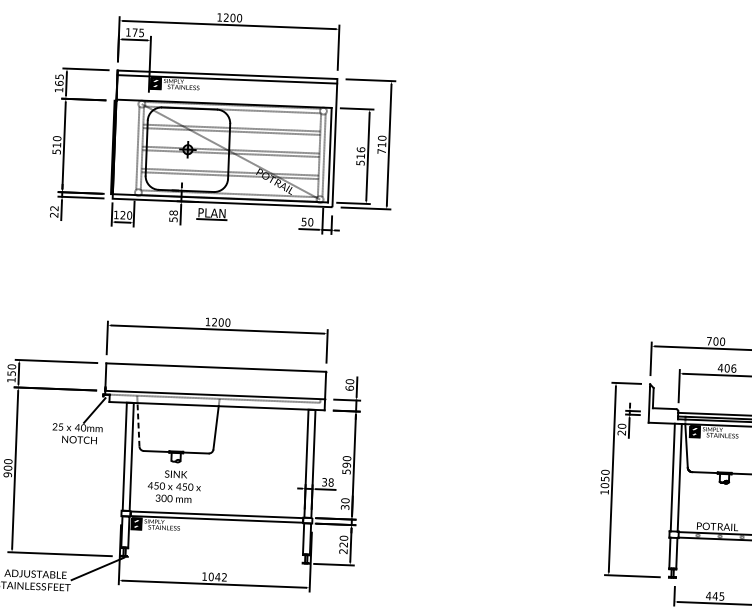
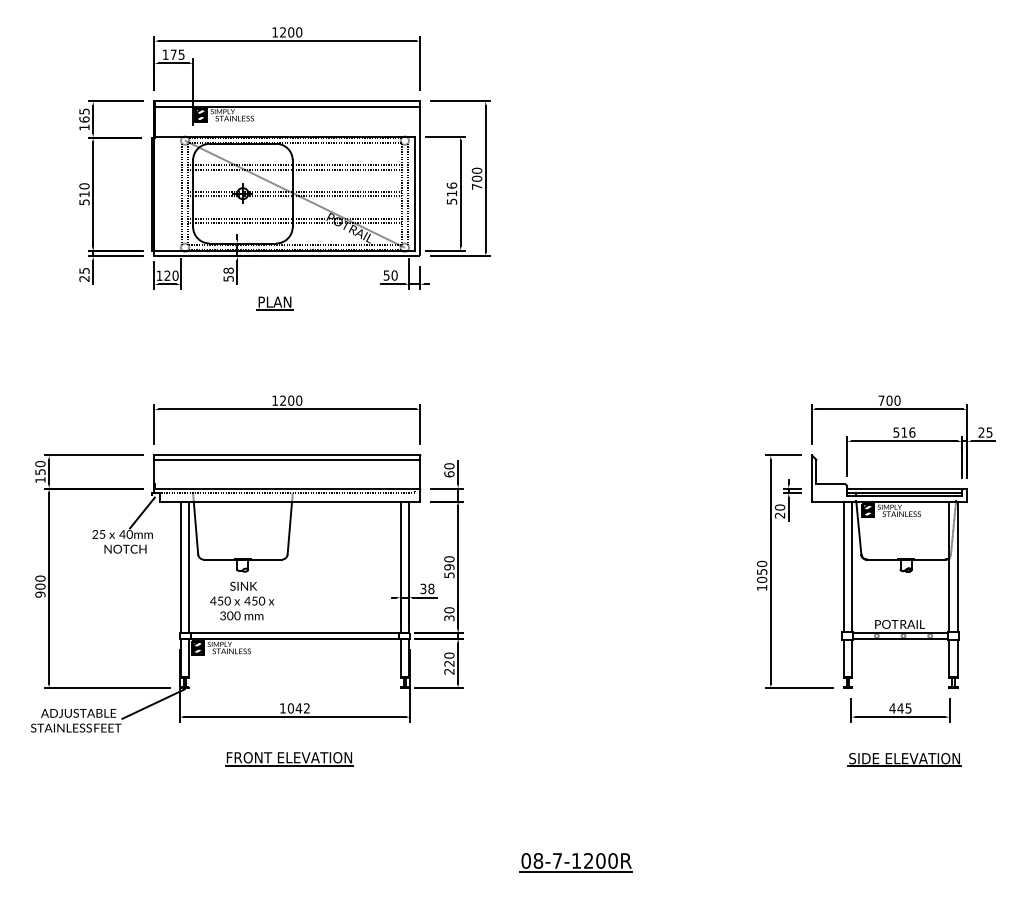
text: (381, 144) -> (476, 178), 710 -> 700
text: (54, 208) -> (84, 270), 22 -> 25
part: (211, 214) -> (274, 303), moved
text: (724, 368) -> (900, 432), 406 -> 516
line: (216, 370) -> (287, 459), added
line: (138, 424) -> (195, 527), dashed -> solid

